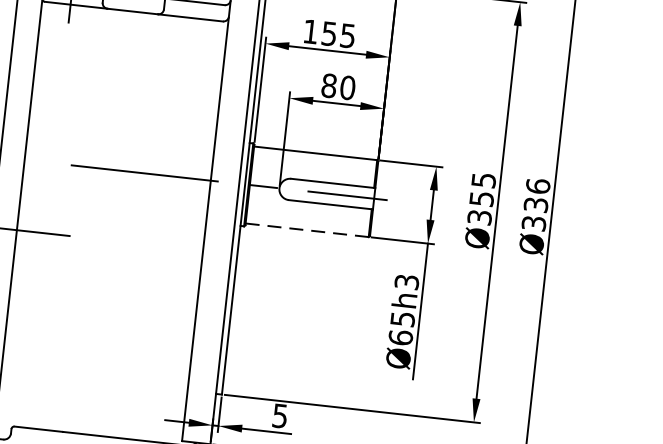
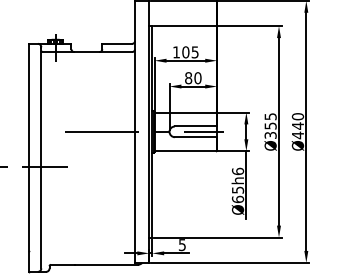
text: (328, 34) -> (185, 52), 155 -> 105
text: (535, 205) -> (297, 126), Ø336 -> Ø440
line: (306, 230) -> (185, 151), dashed -> solid
text: (405, 282) -> (237, 171), Ø65h3 -> Ø65h6

